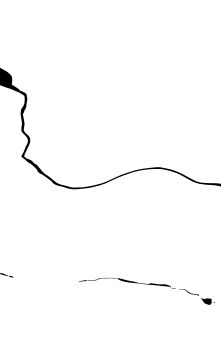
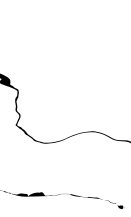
fill: (46, 278) -> (29, 194), added

